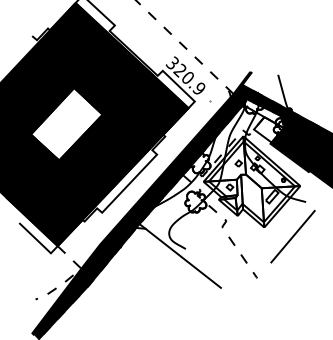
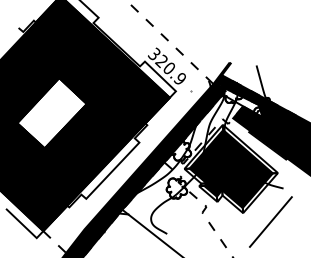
fill: (269, 129) -> (248, 118), added
fill: (252, 181) -> (231, 168), added

